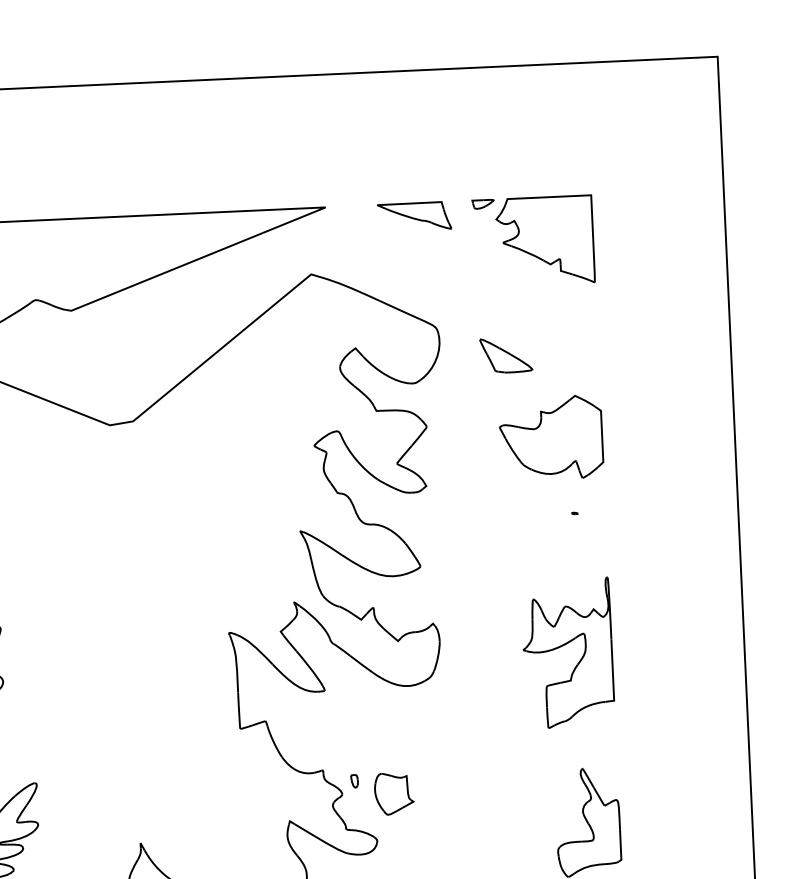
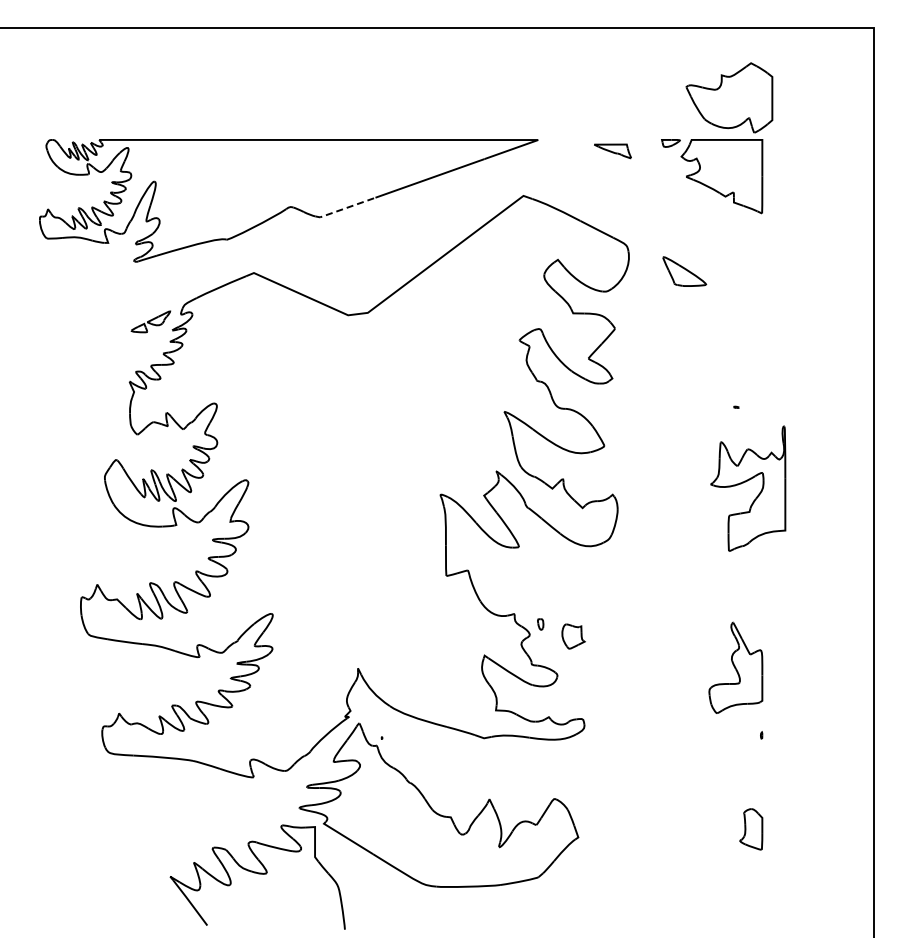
part: (414, 217) -> (612, 151), size x0.6
line: (100, 298) -> (345, 208), solid -> dashed
part: (551, 437) -> (729, 97), moved
part: (564, 645) -> (745, 482), moved
part: (394, 793) -> (573, 636), size x0.7

